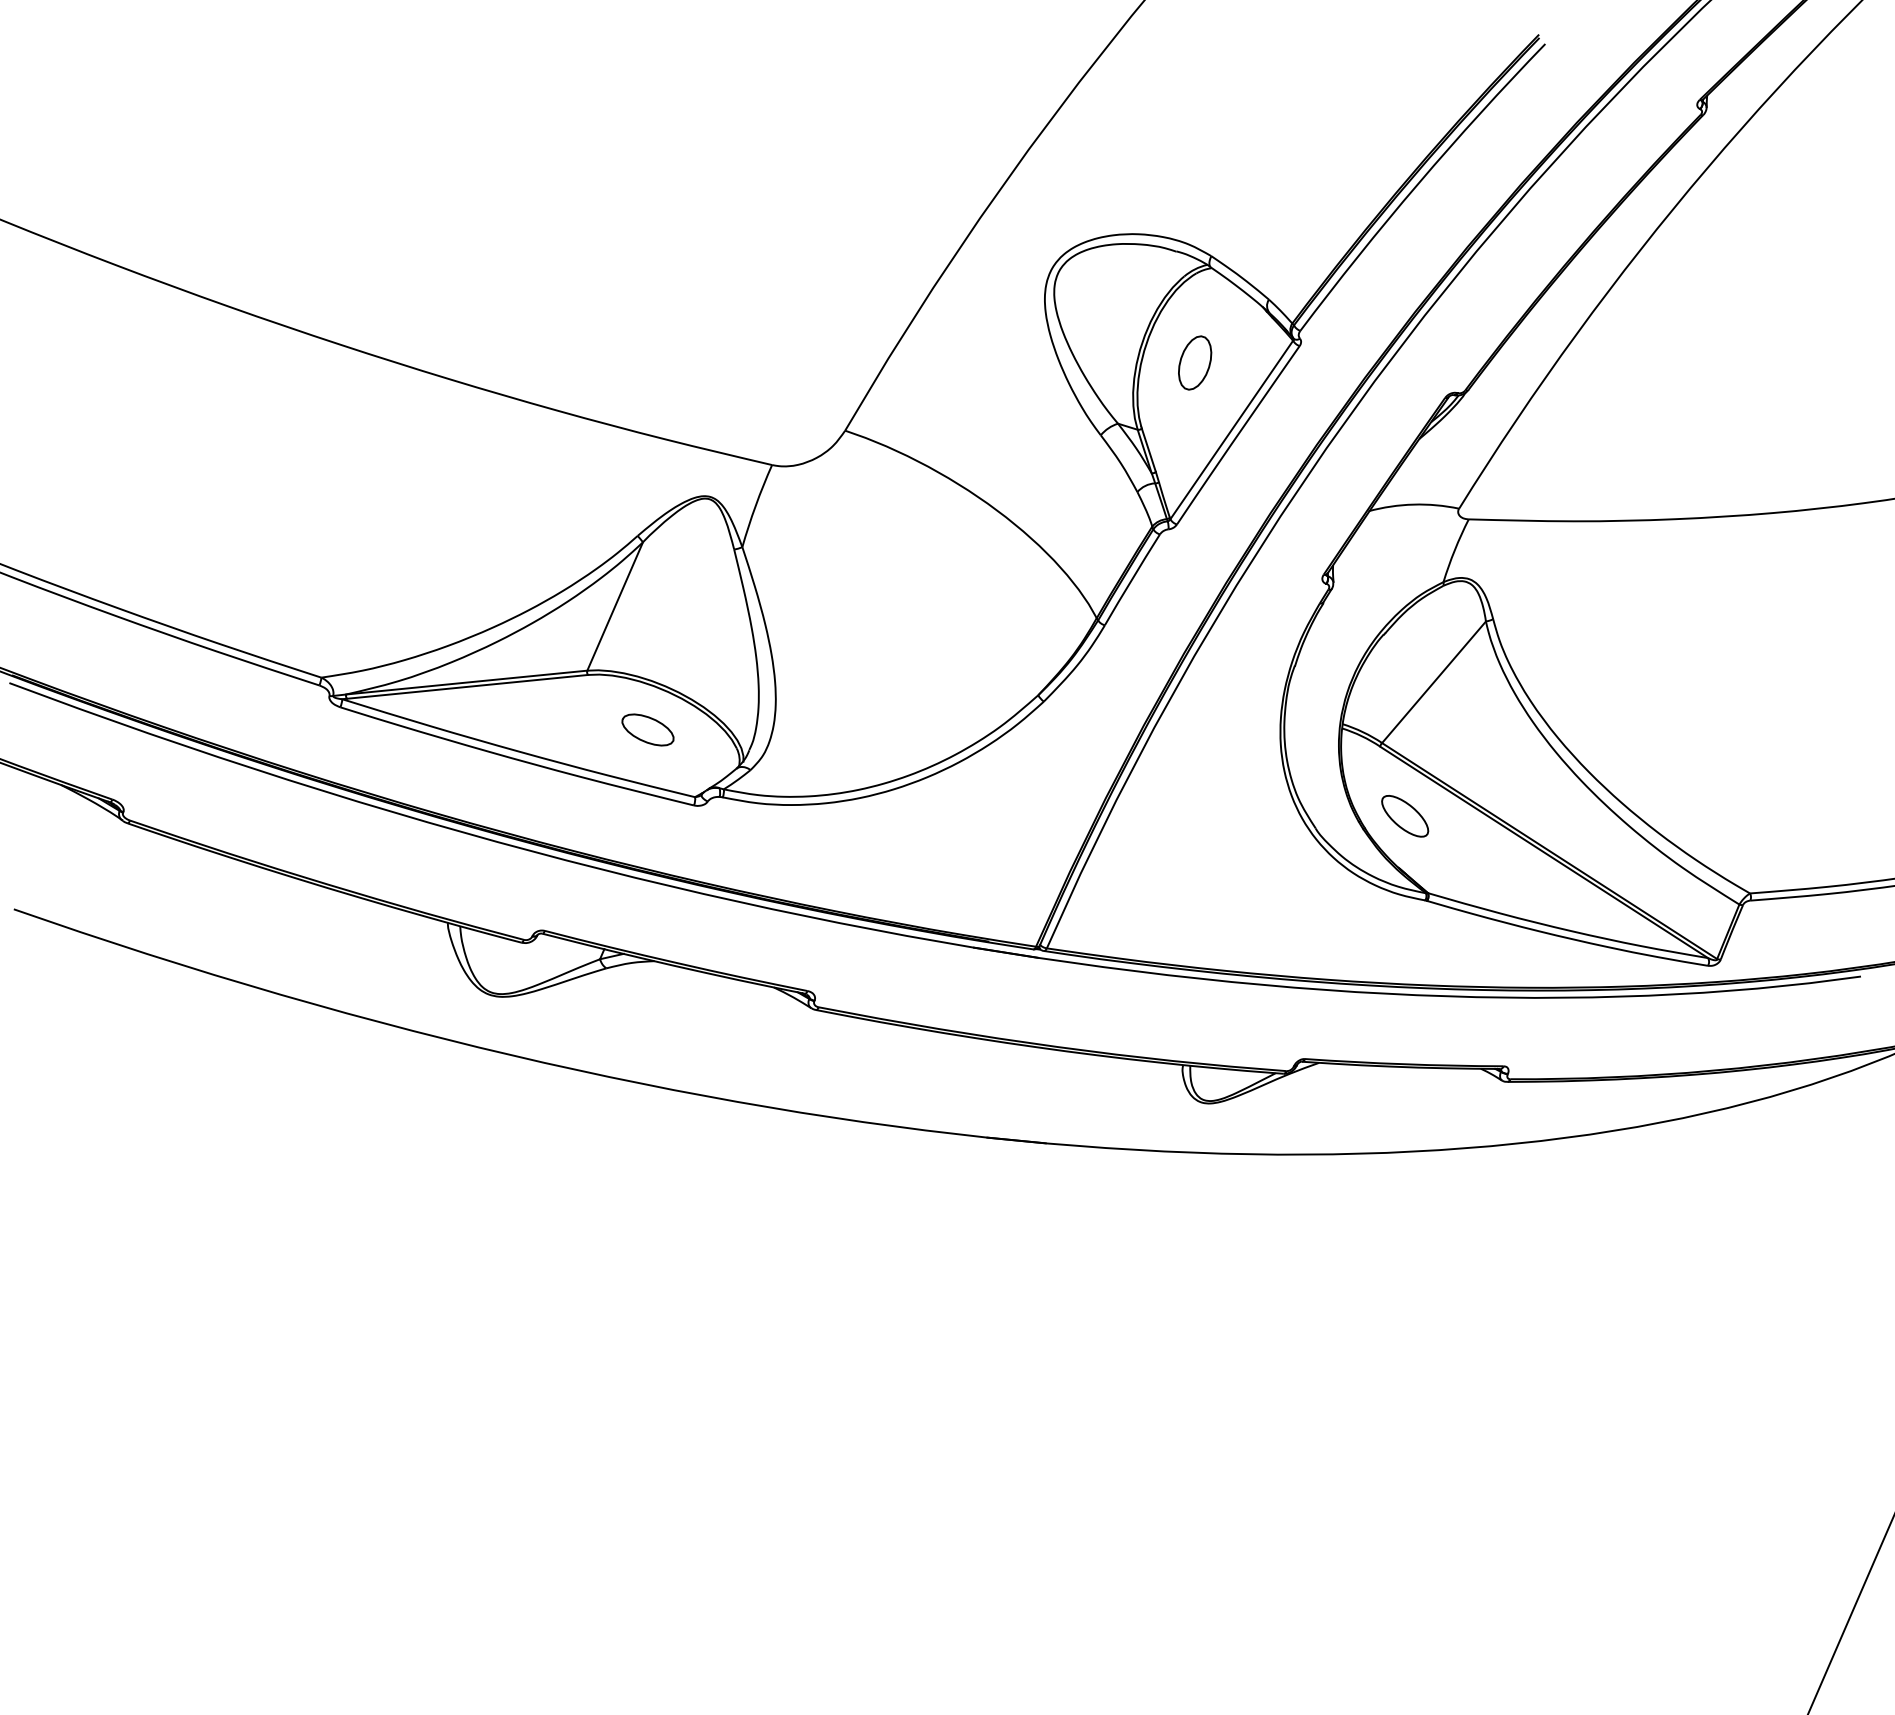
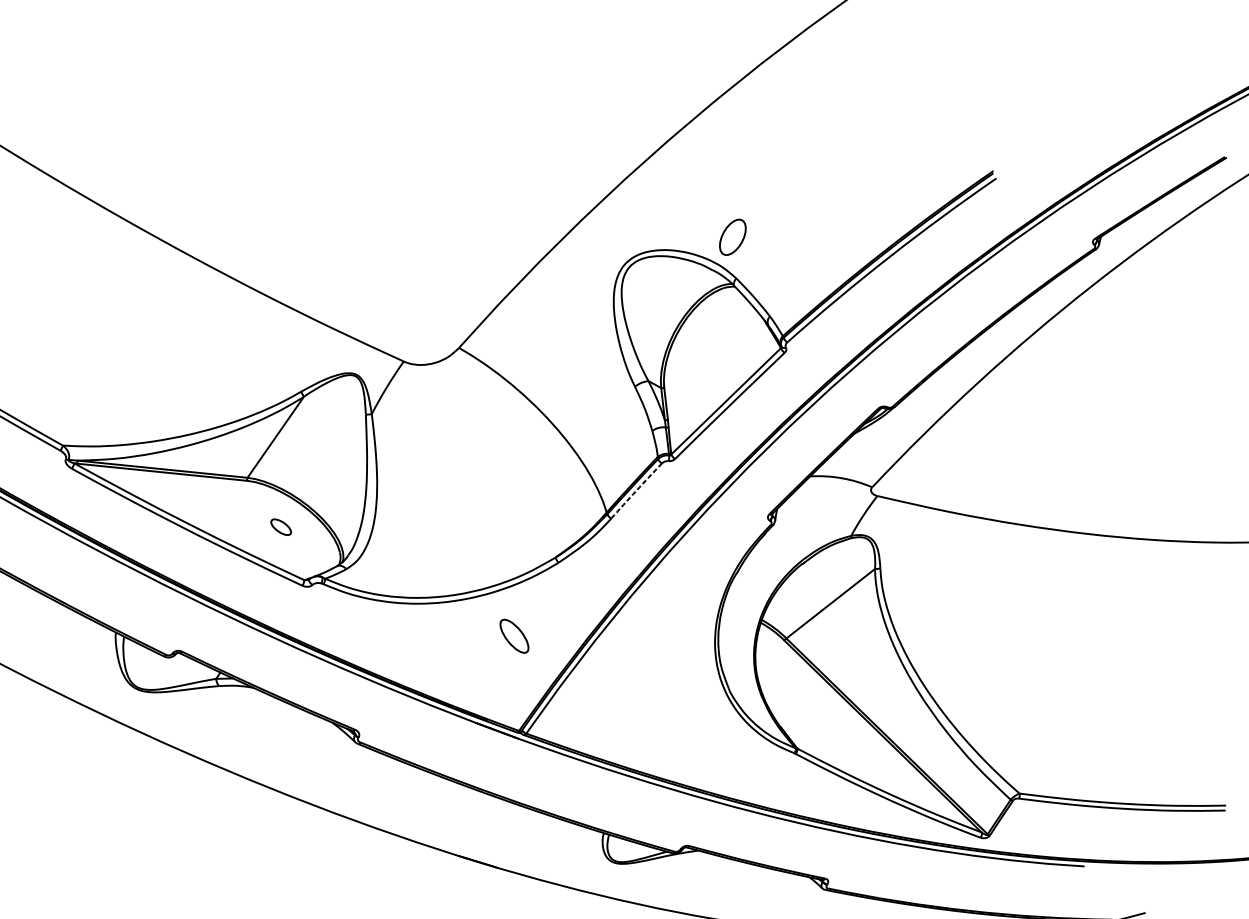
part: (1195, 362) -> (733, 237), moved
arc: (1132, 579) -> (636, 490), solid -> dashed
part: (647, 729) -> (280, 526), size x0.6
part: (1405, 816) -> (514, 636), moved

